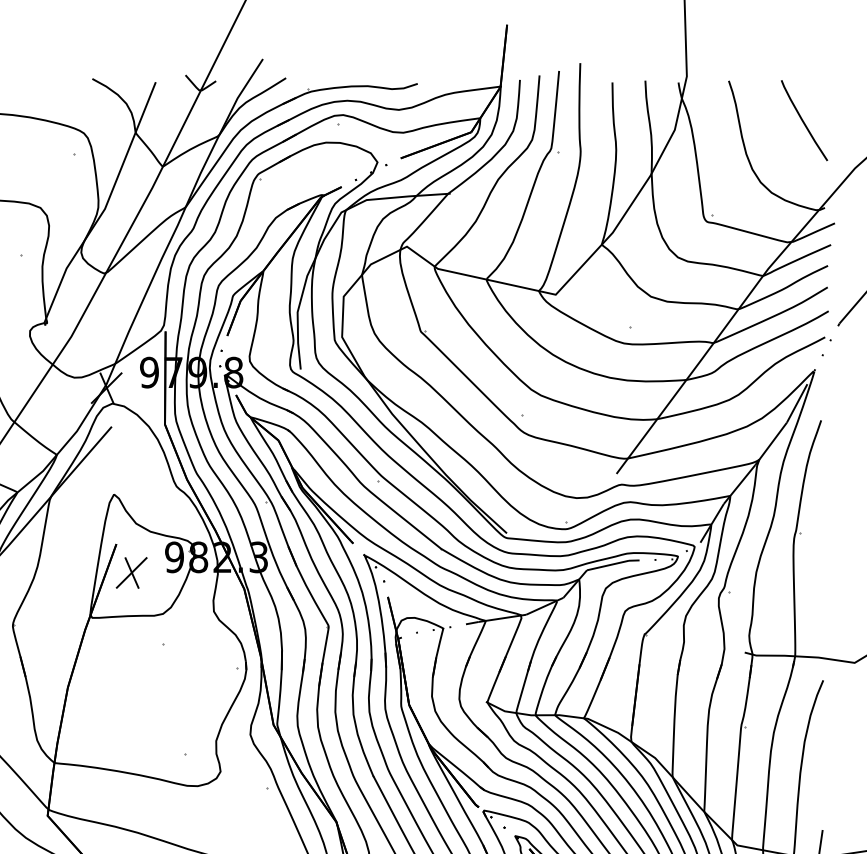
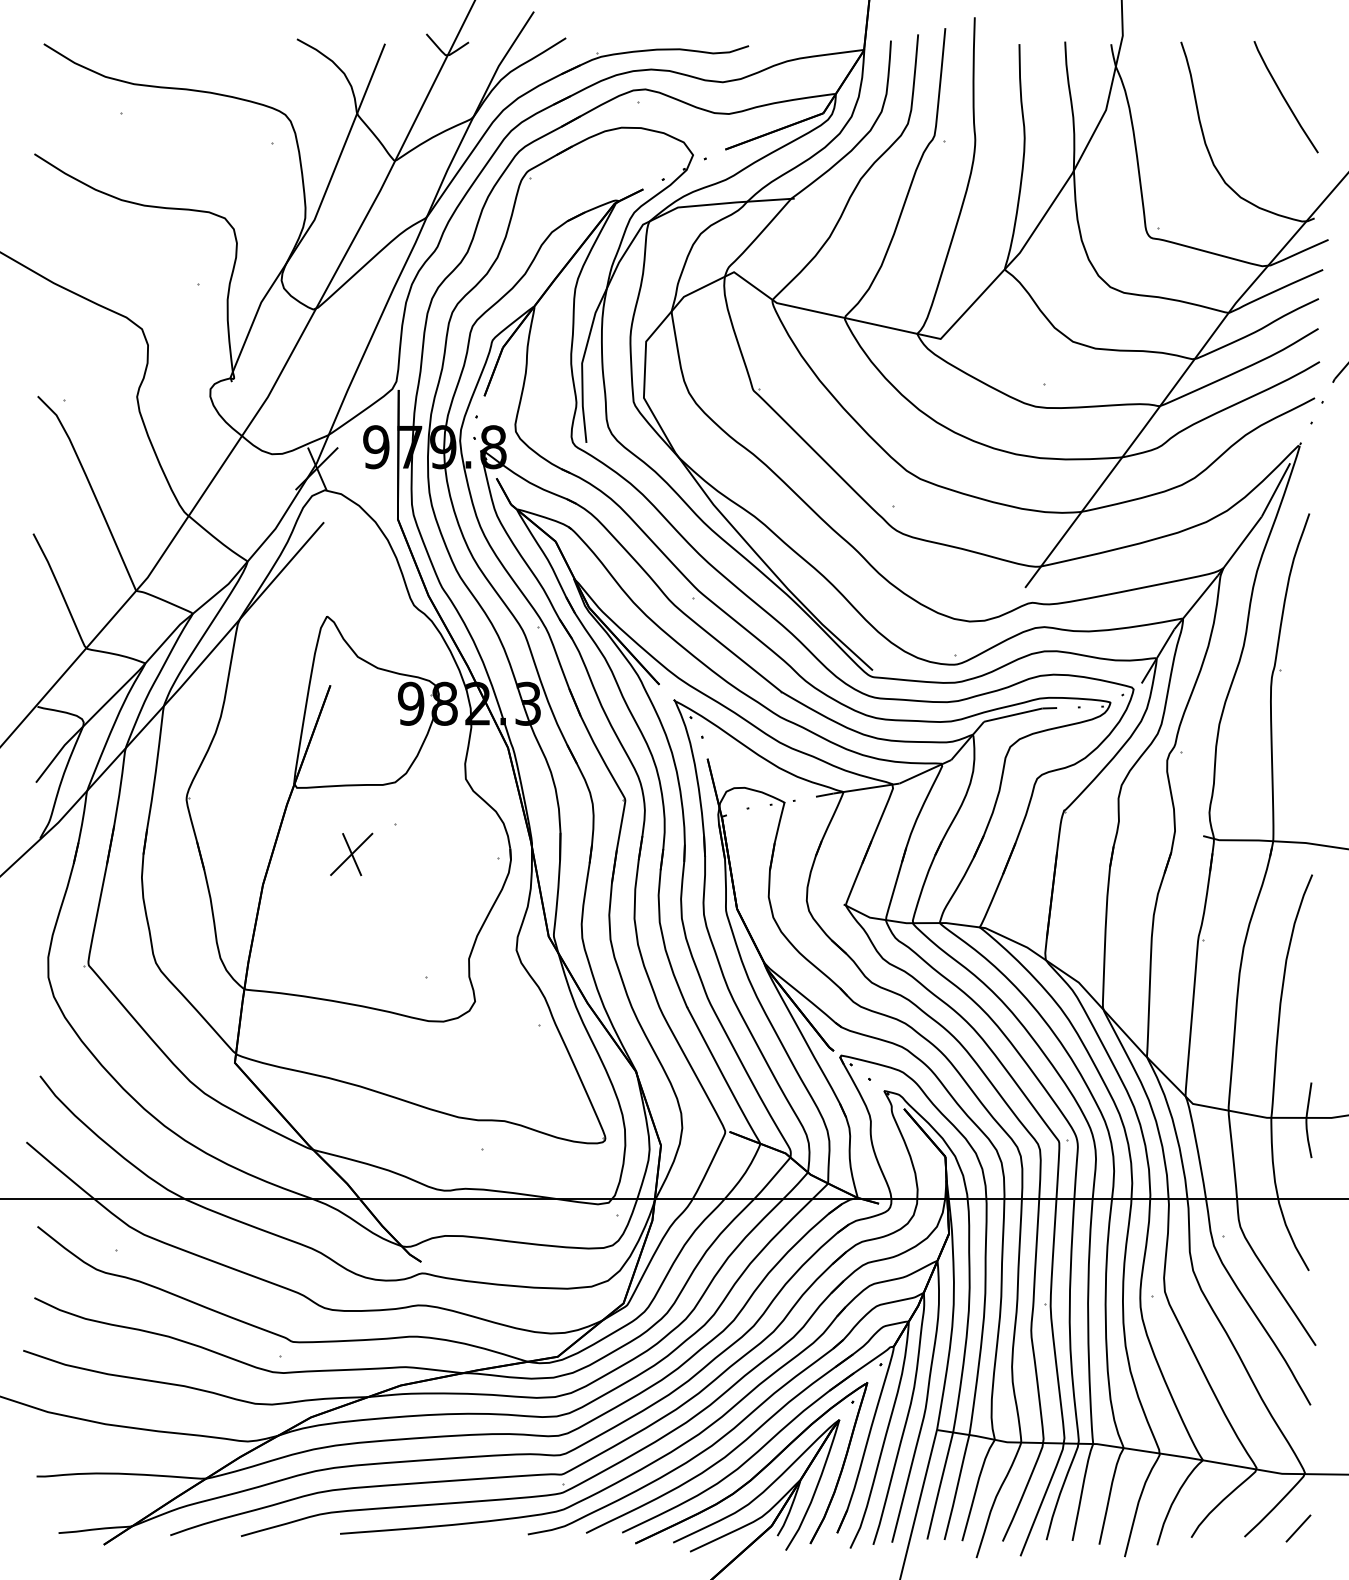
part: (131, 572) -> (351, 854), moved

